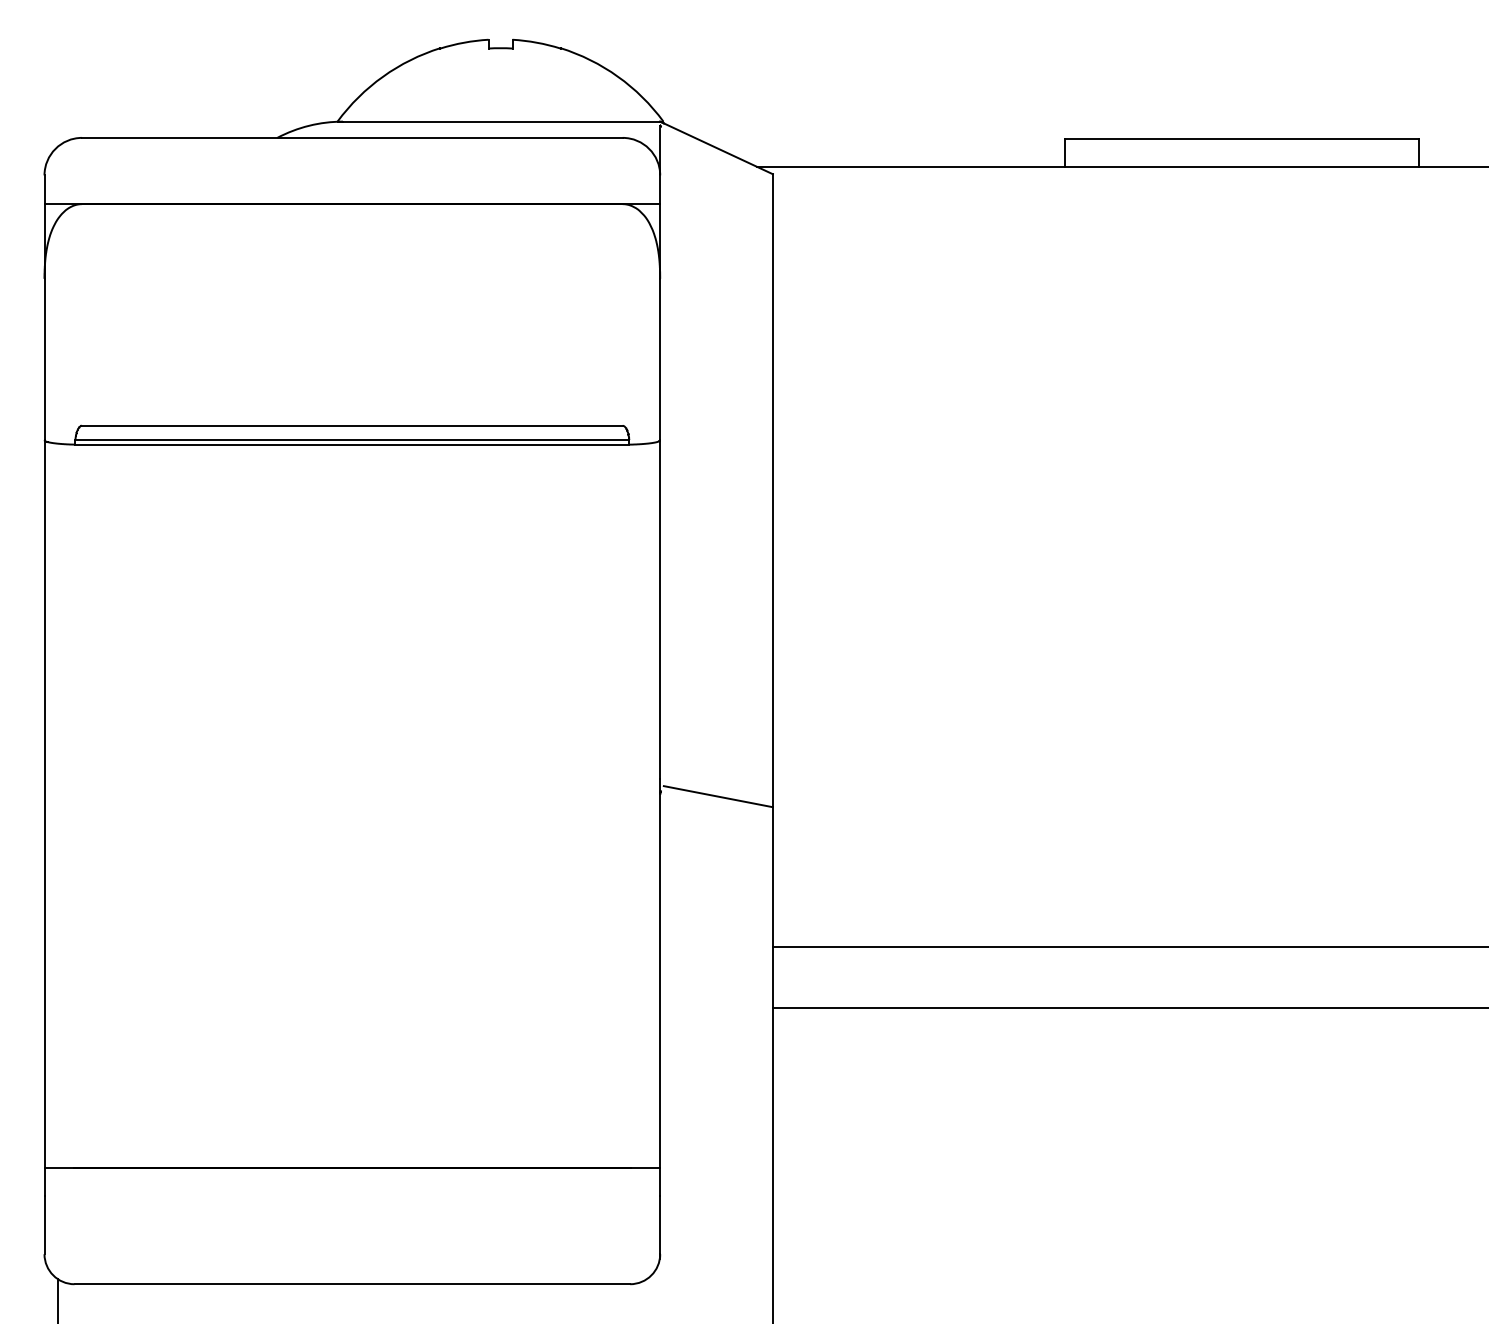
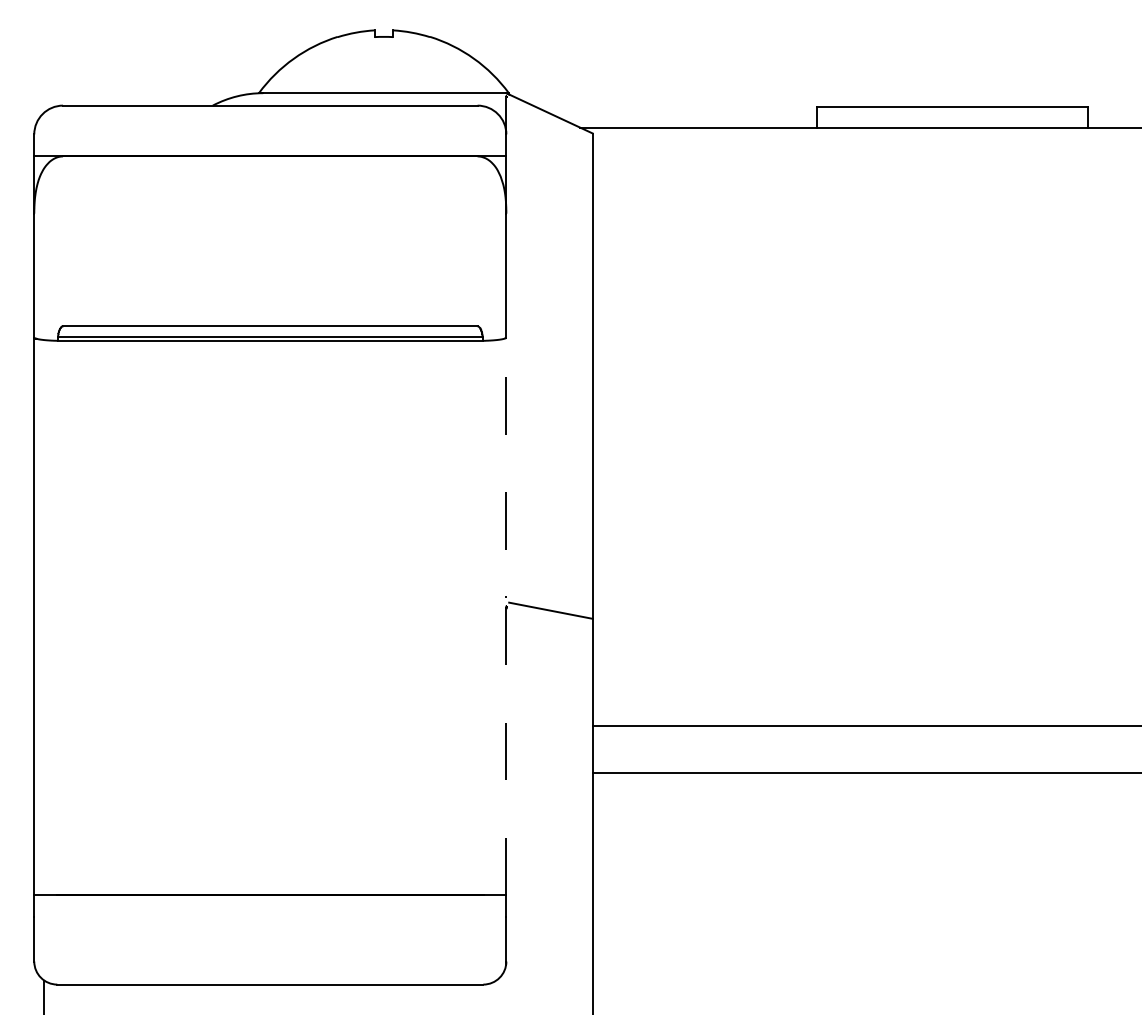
line: (660, 804) -> (506, 616), solid -> dashed

